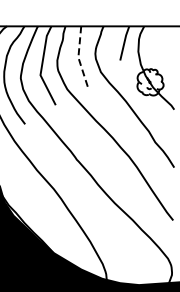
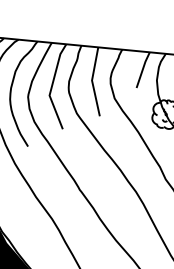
line: (78, 58) -> (92, 81), dashed -> solid

